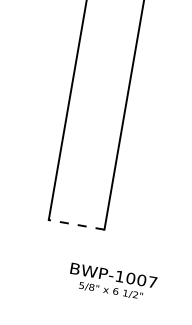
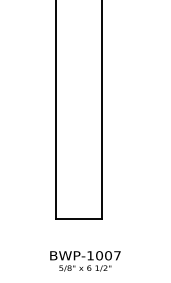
line: (76, 224) -> (78, 219), dashed -> solid
text: (112, 282) -> (85, 261), moved

